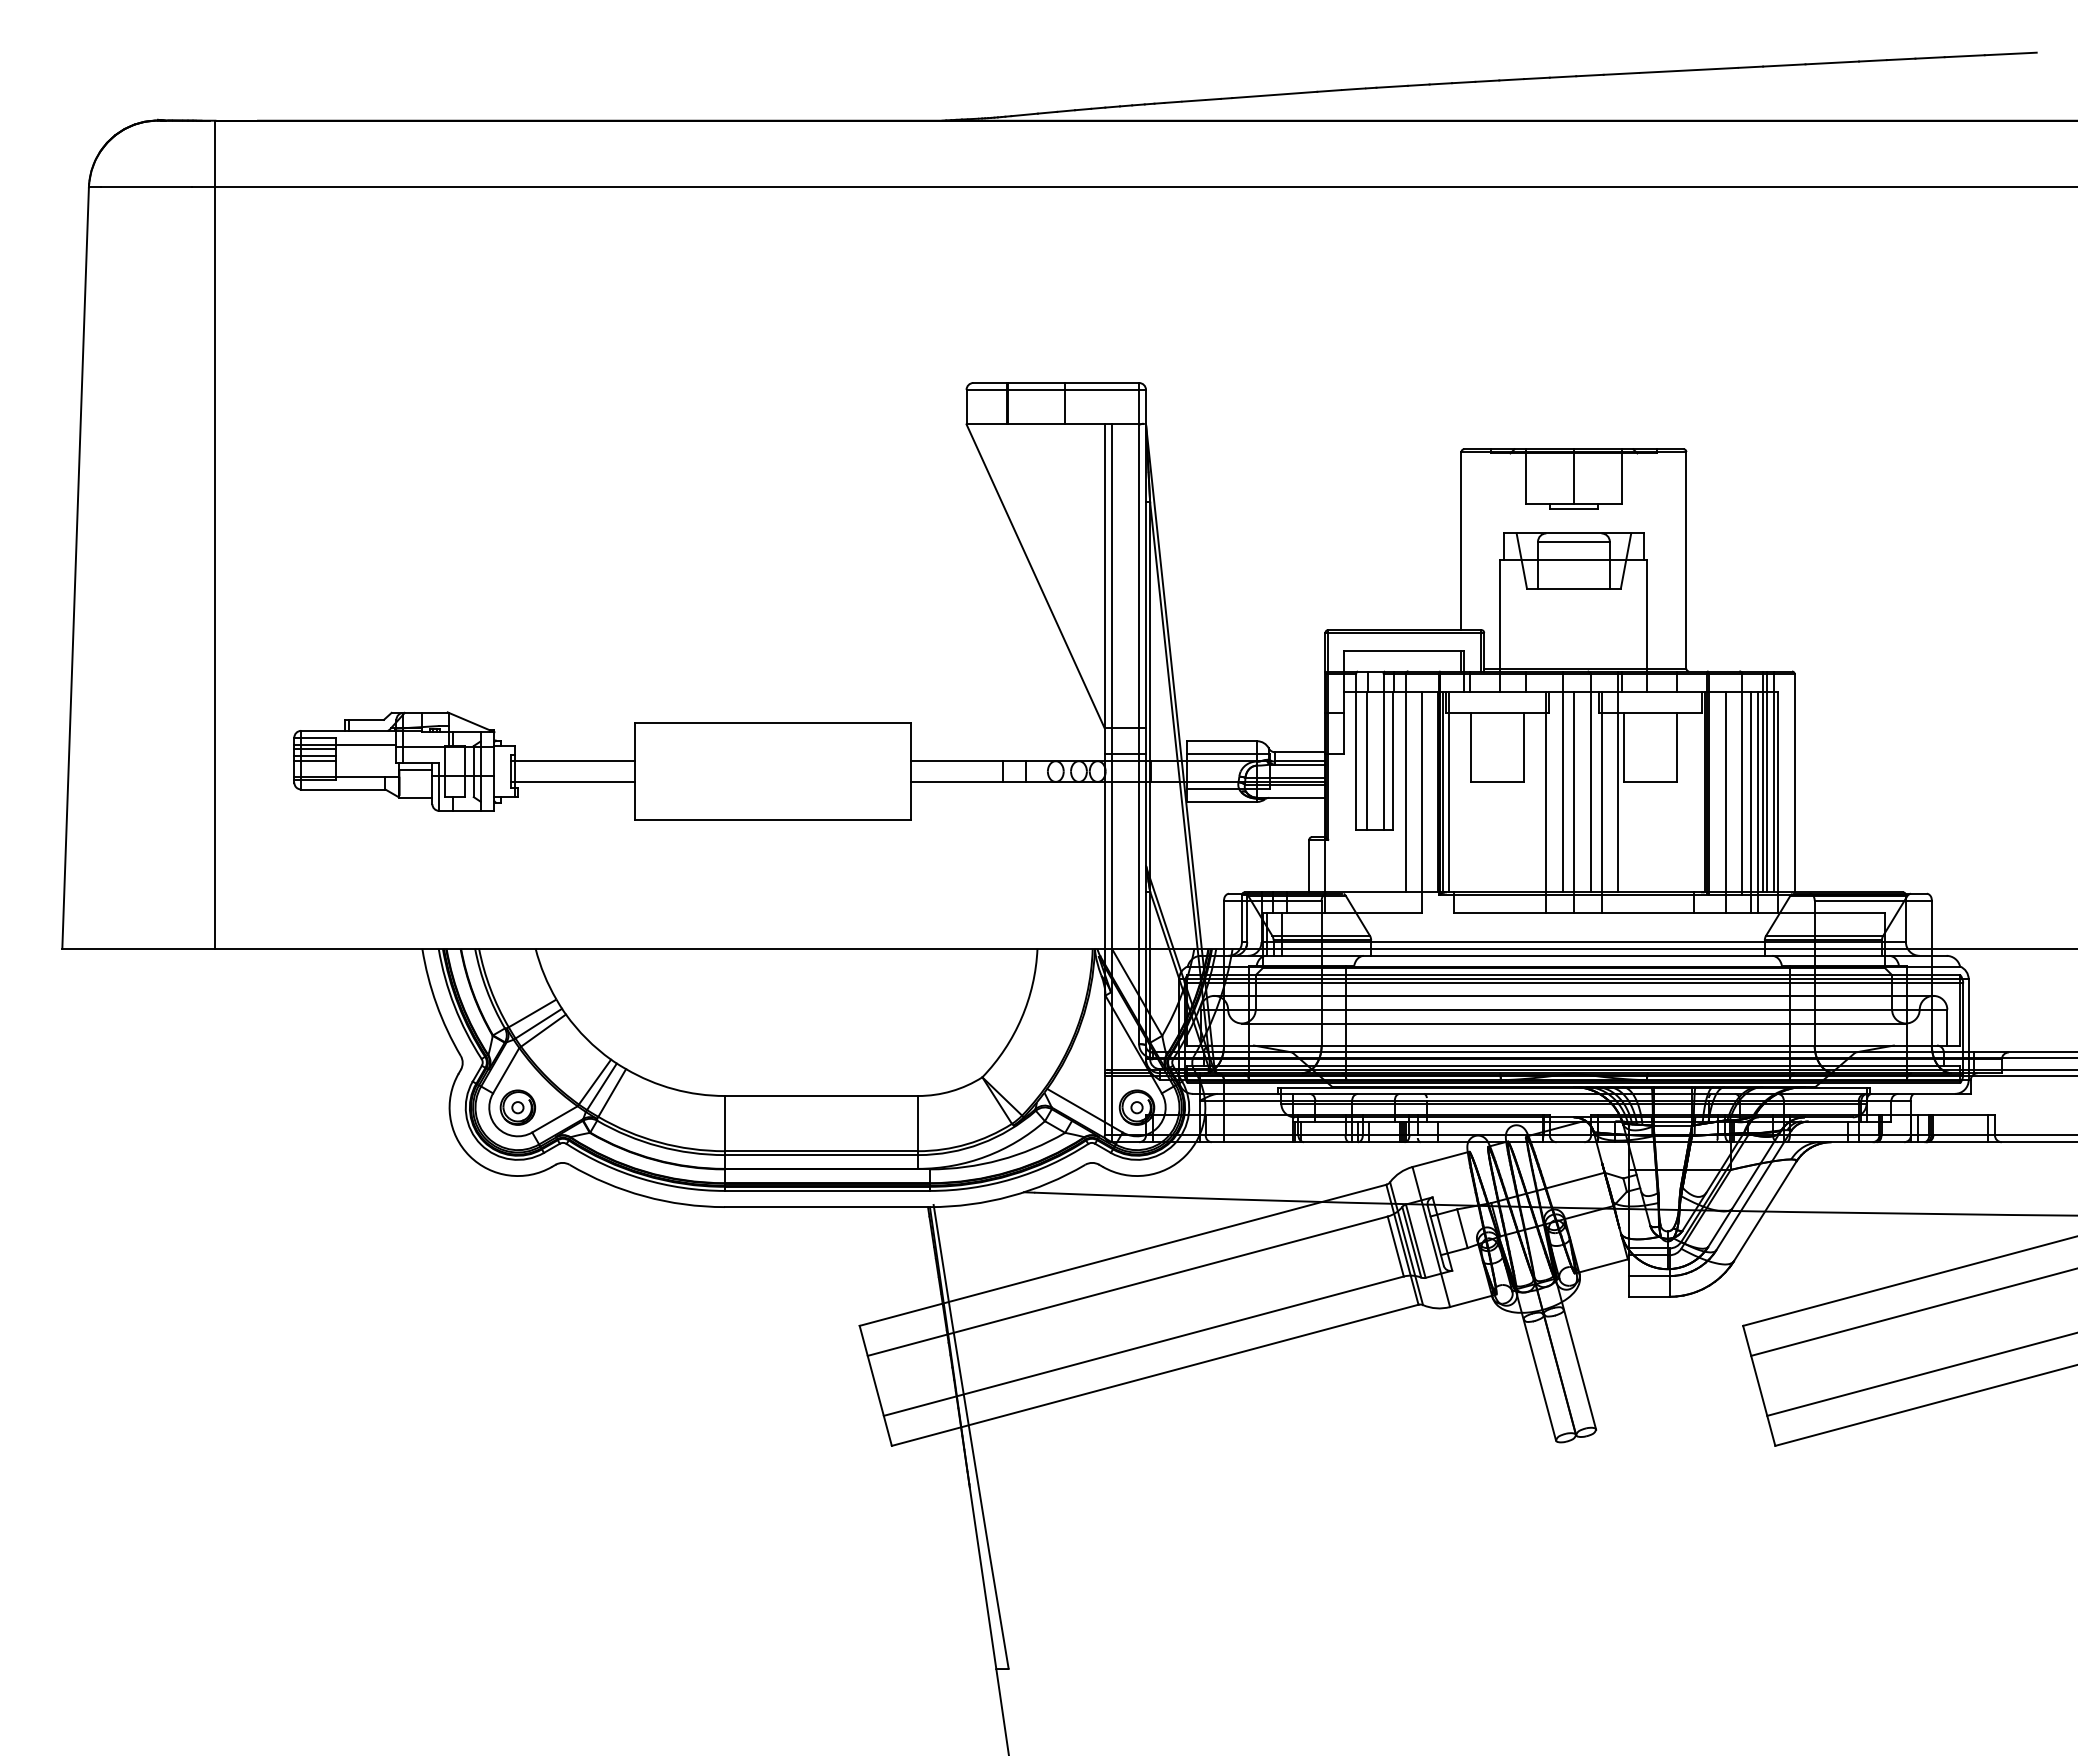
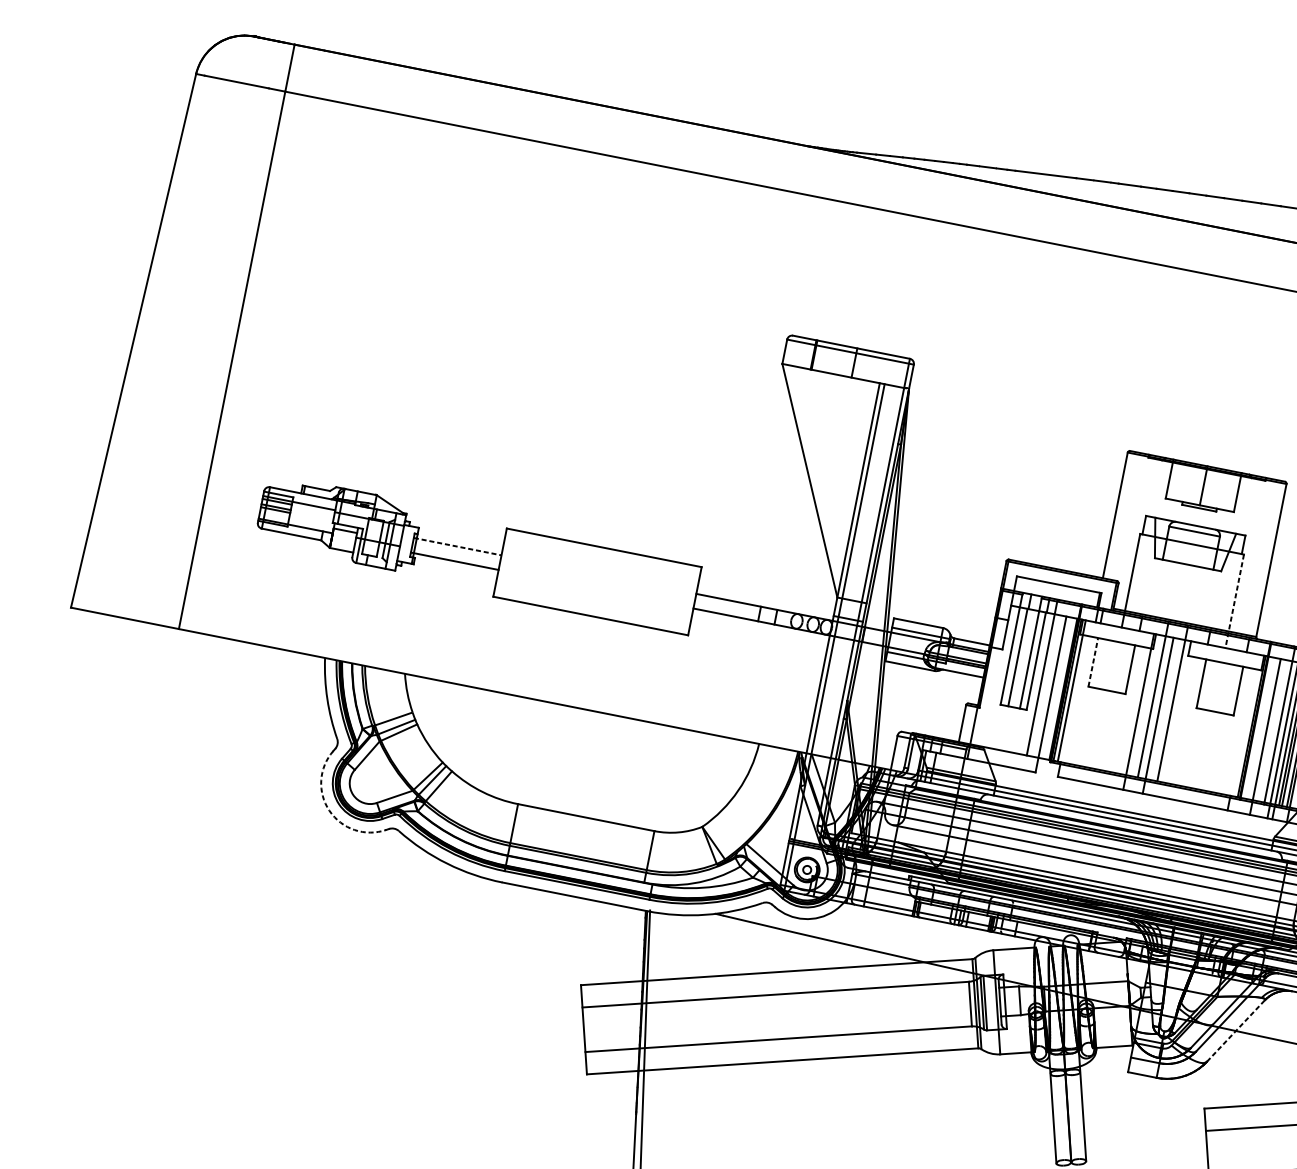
line: (1647, 626) -> (1234, 601), solid -> dashed
line: (1471, 747) -> (1093, 662), solid -> dashed
line: (573, 761) -> (457, 546), solid -> dashed
line: (1618, 781) -> (1192, 707), removed
line: (1601, 802) -> (1177, 719), removed
part: (517, 1107) -> (370, 783), removed
arc: (469, 1156) -> (329, 811), solid -> dashed
line: (1765, 1211) -> (1236, 1031), solid -> dashed

